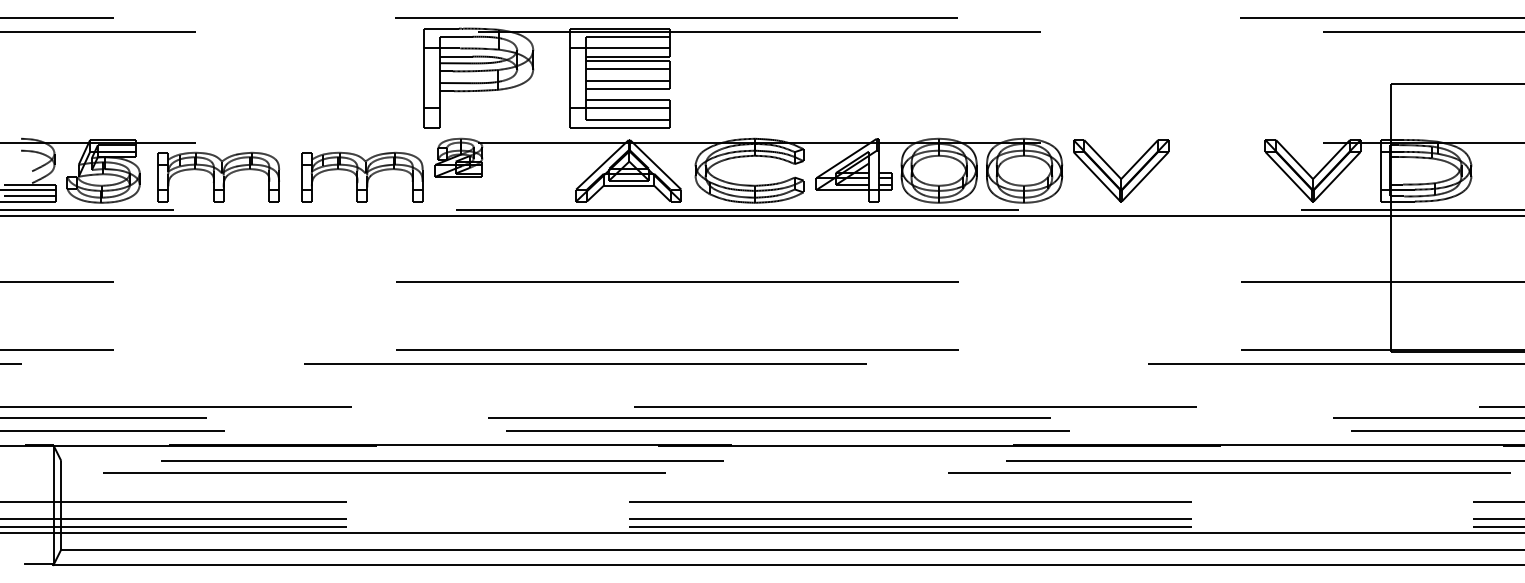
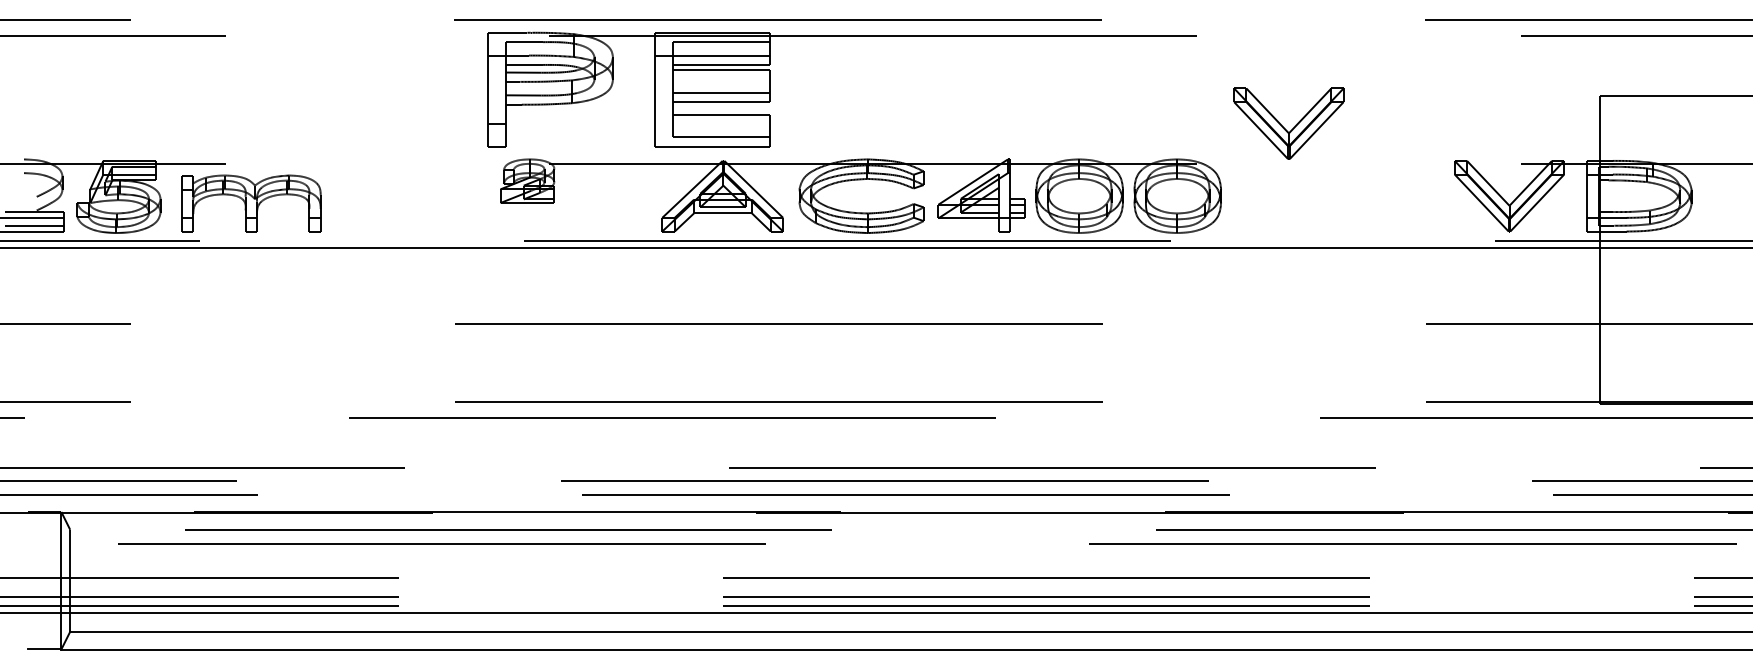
line: (627, 69) -> (721, 79), removed
line: (619, 107) -> (712, 123), removed
part: (1121, 170) -> (1289, 123), moved
part: (362, 176) -> (416, 202), removed

